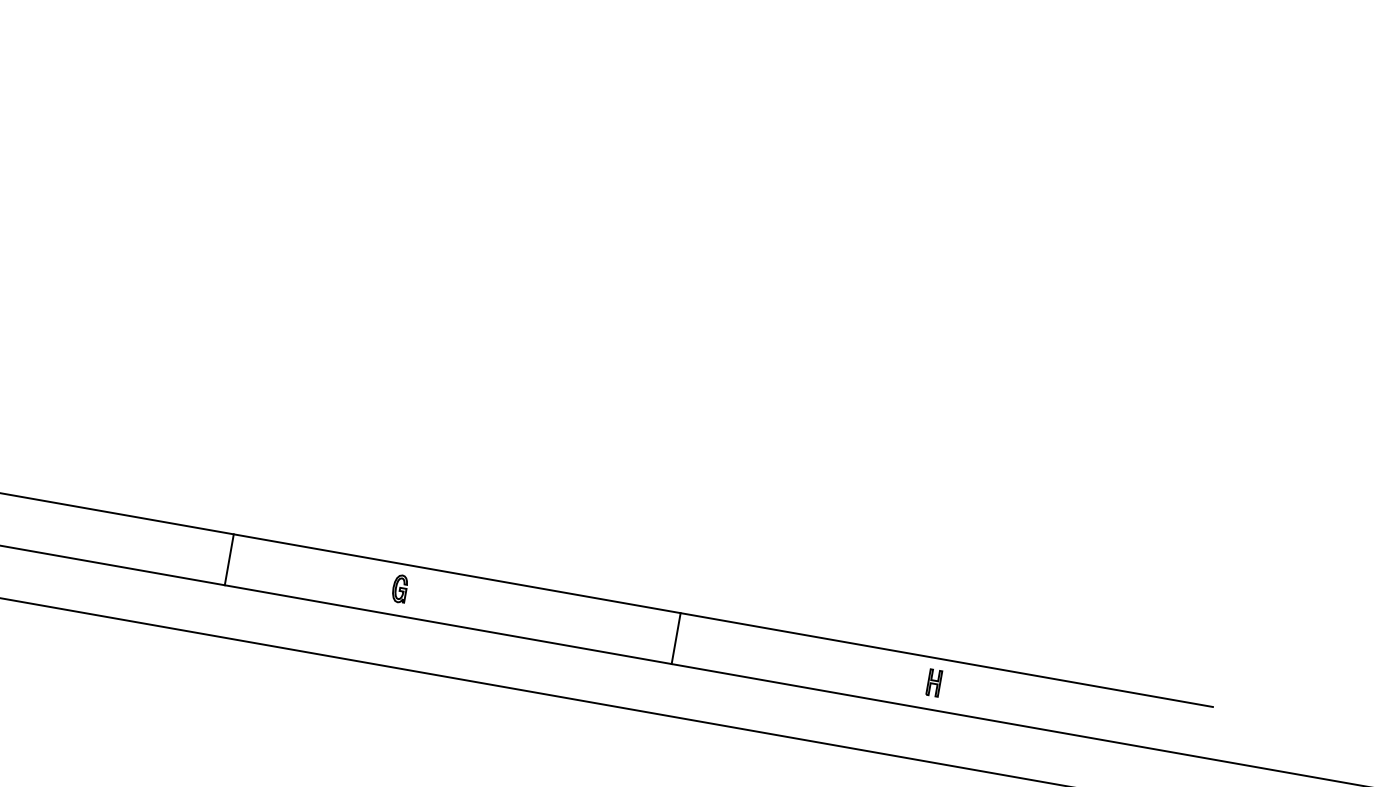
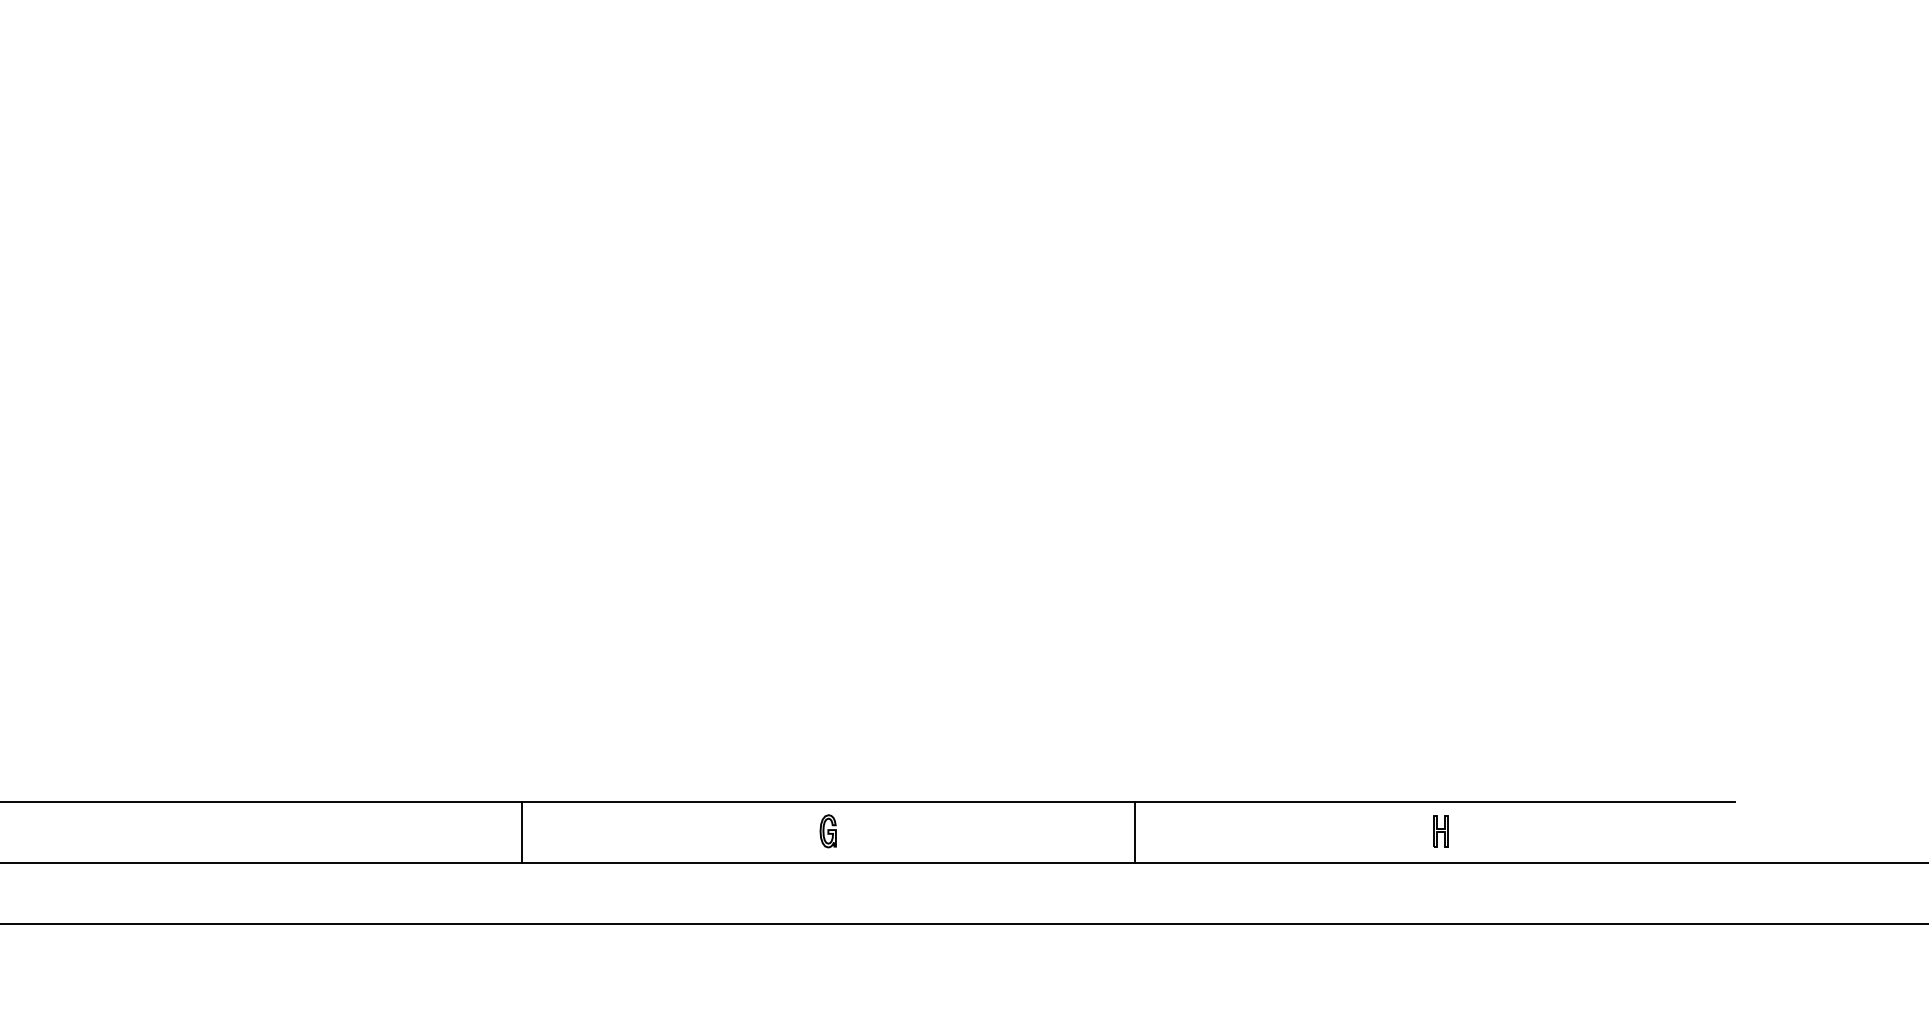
line: (229, 559) -> (522, 832), moved
part: (399, 588) -> (827, 831), moved
line: (675, 638) -> (1134, 832), moved
part: (933, 683) -> (1440, 831), moved

